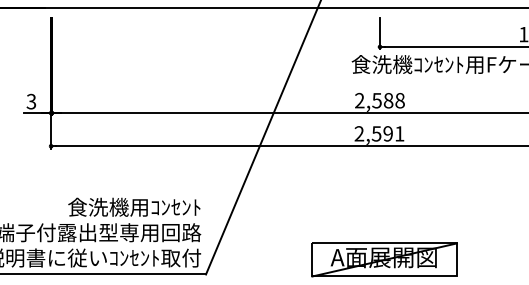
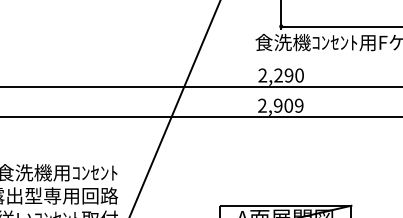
text: (388, 100) -> (288, 75), 2,588 -> 2,290
text: (387, 133) -> (288, 105), 2,591 -> 2,909

